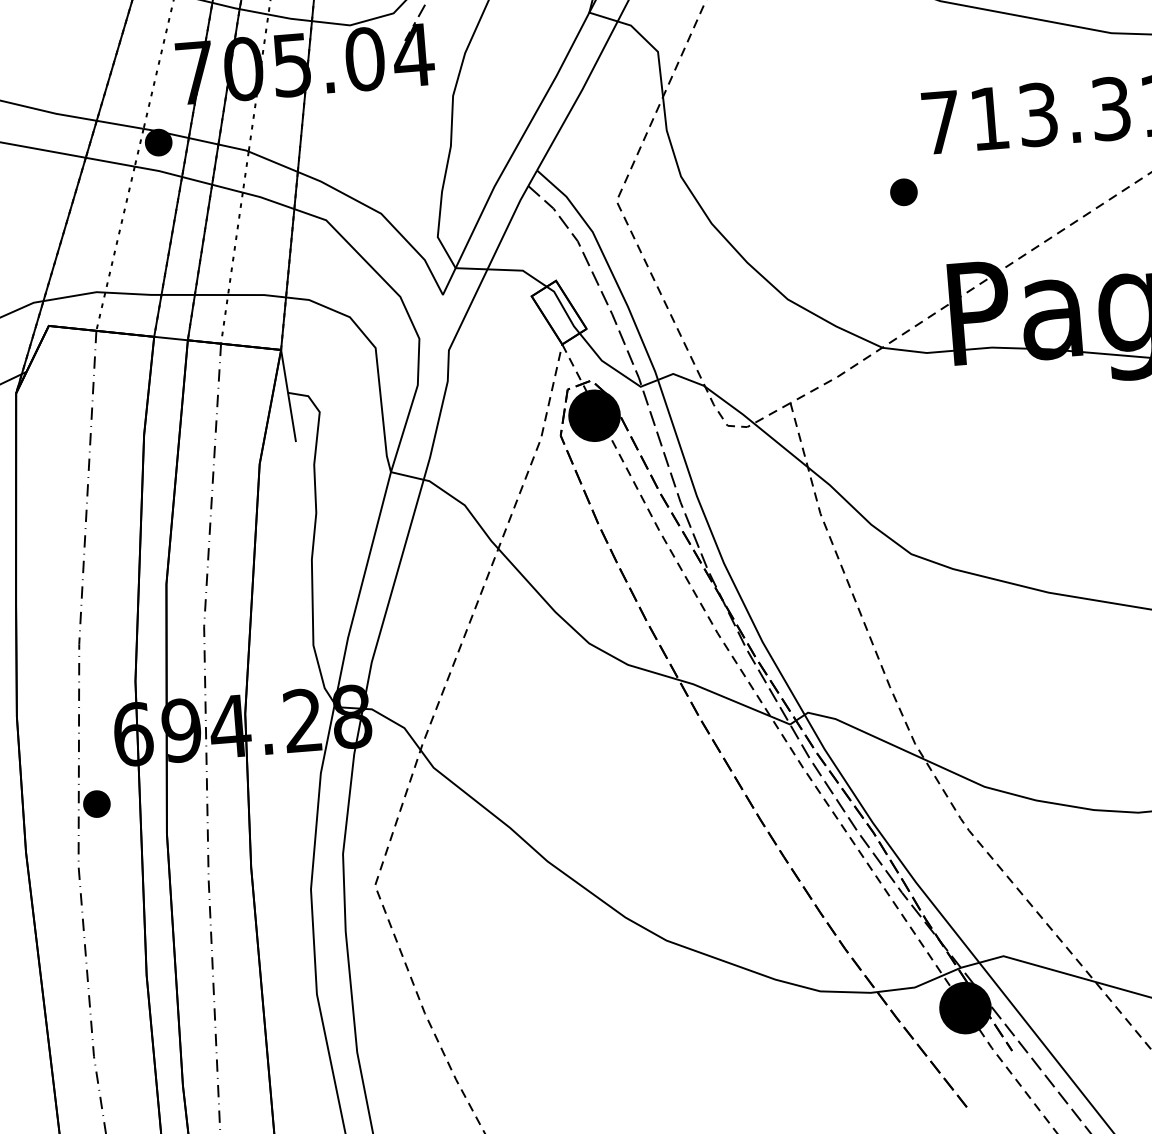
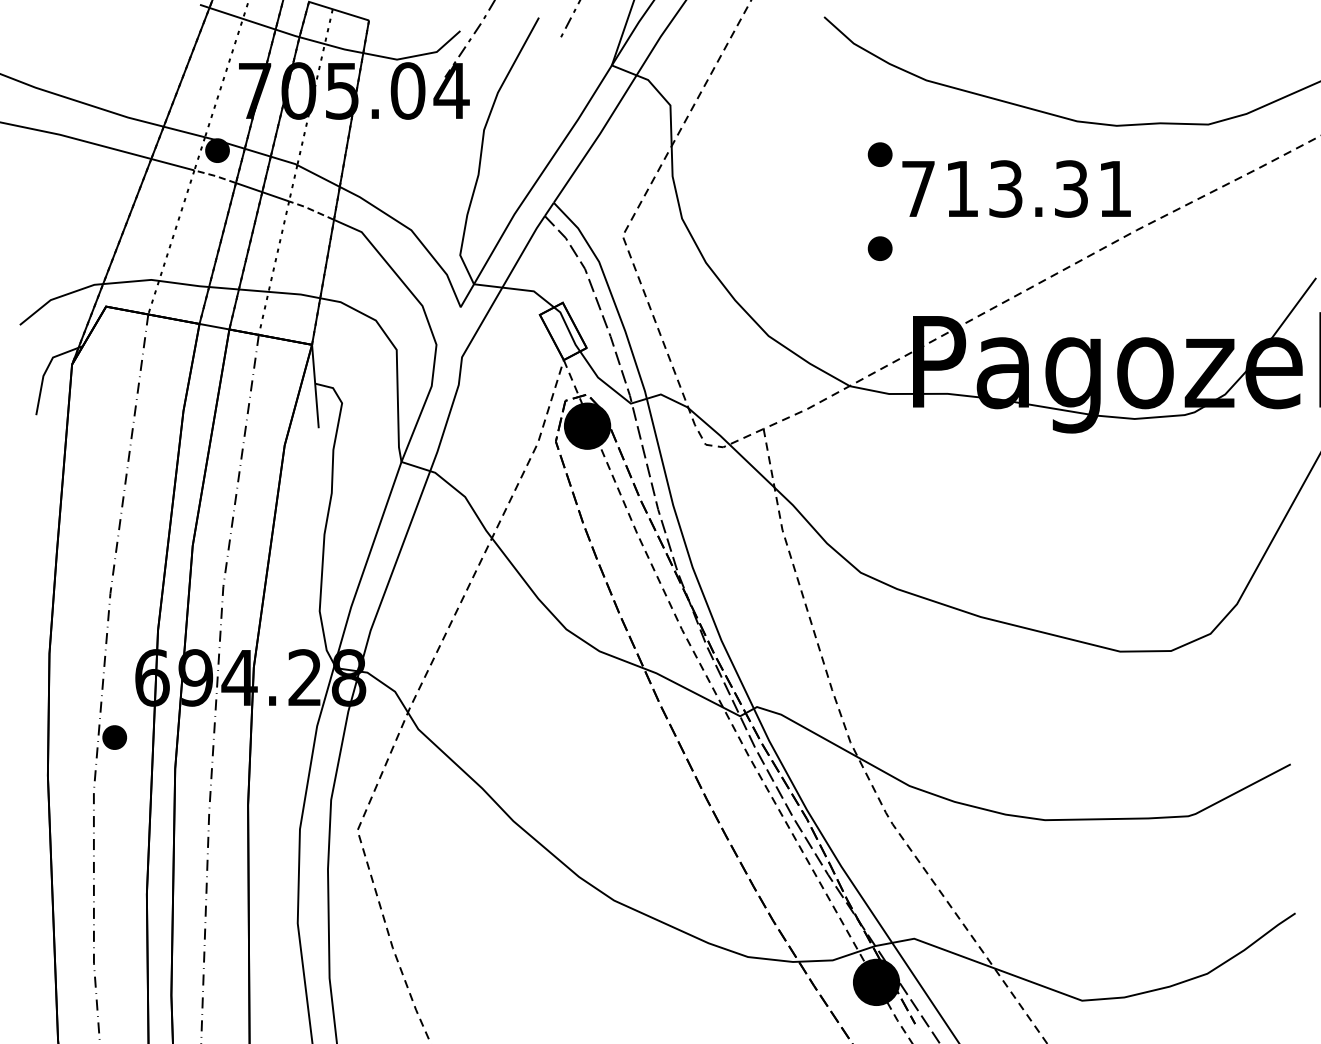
part: (894, 87) -> (879, 154), added
line: (158, 171) -> (215, 176), solid -> dashed
line: (267, 199) -> (310, 209), solid -> dashed

